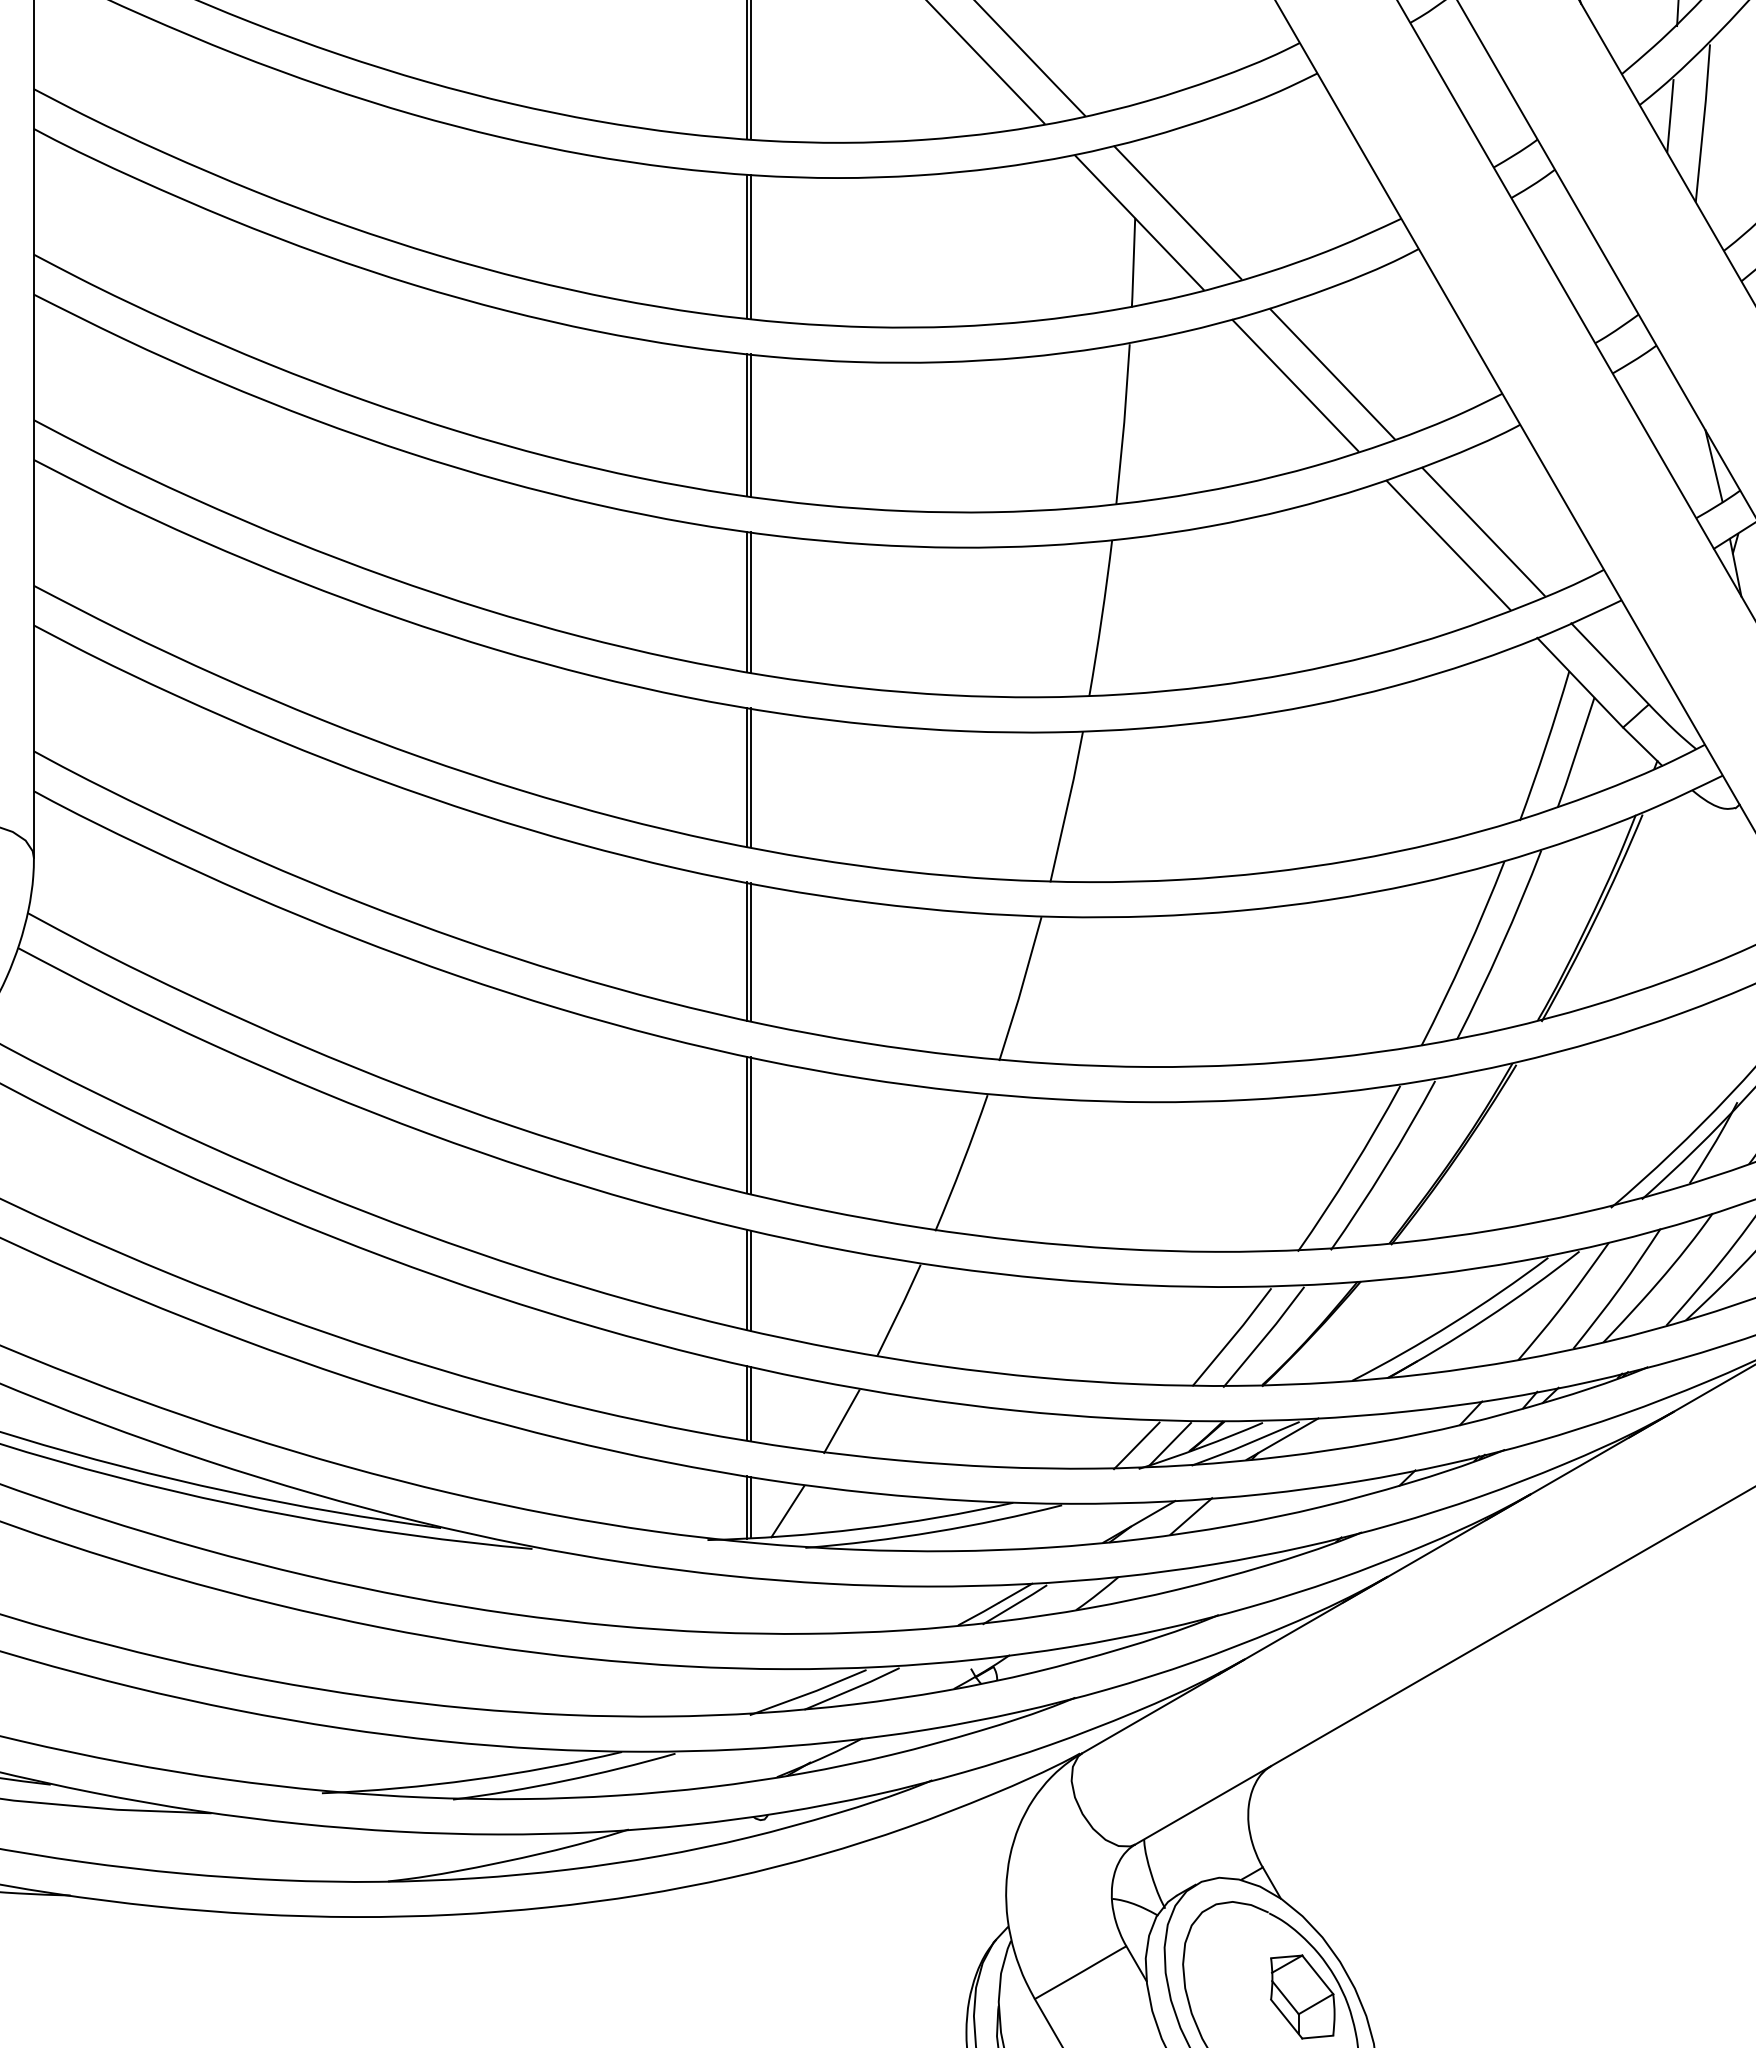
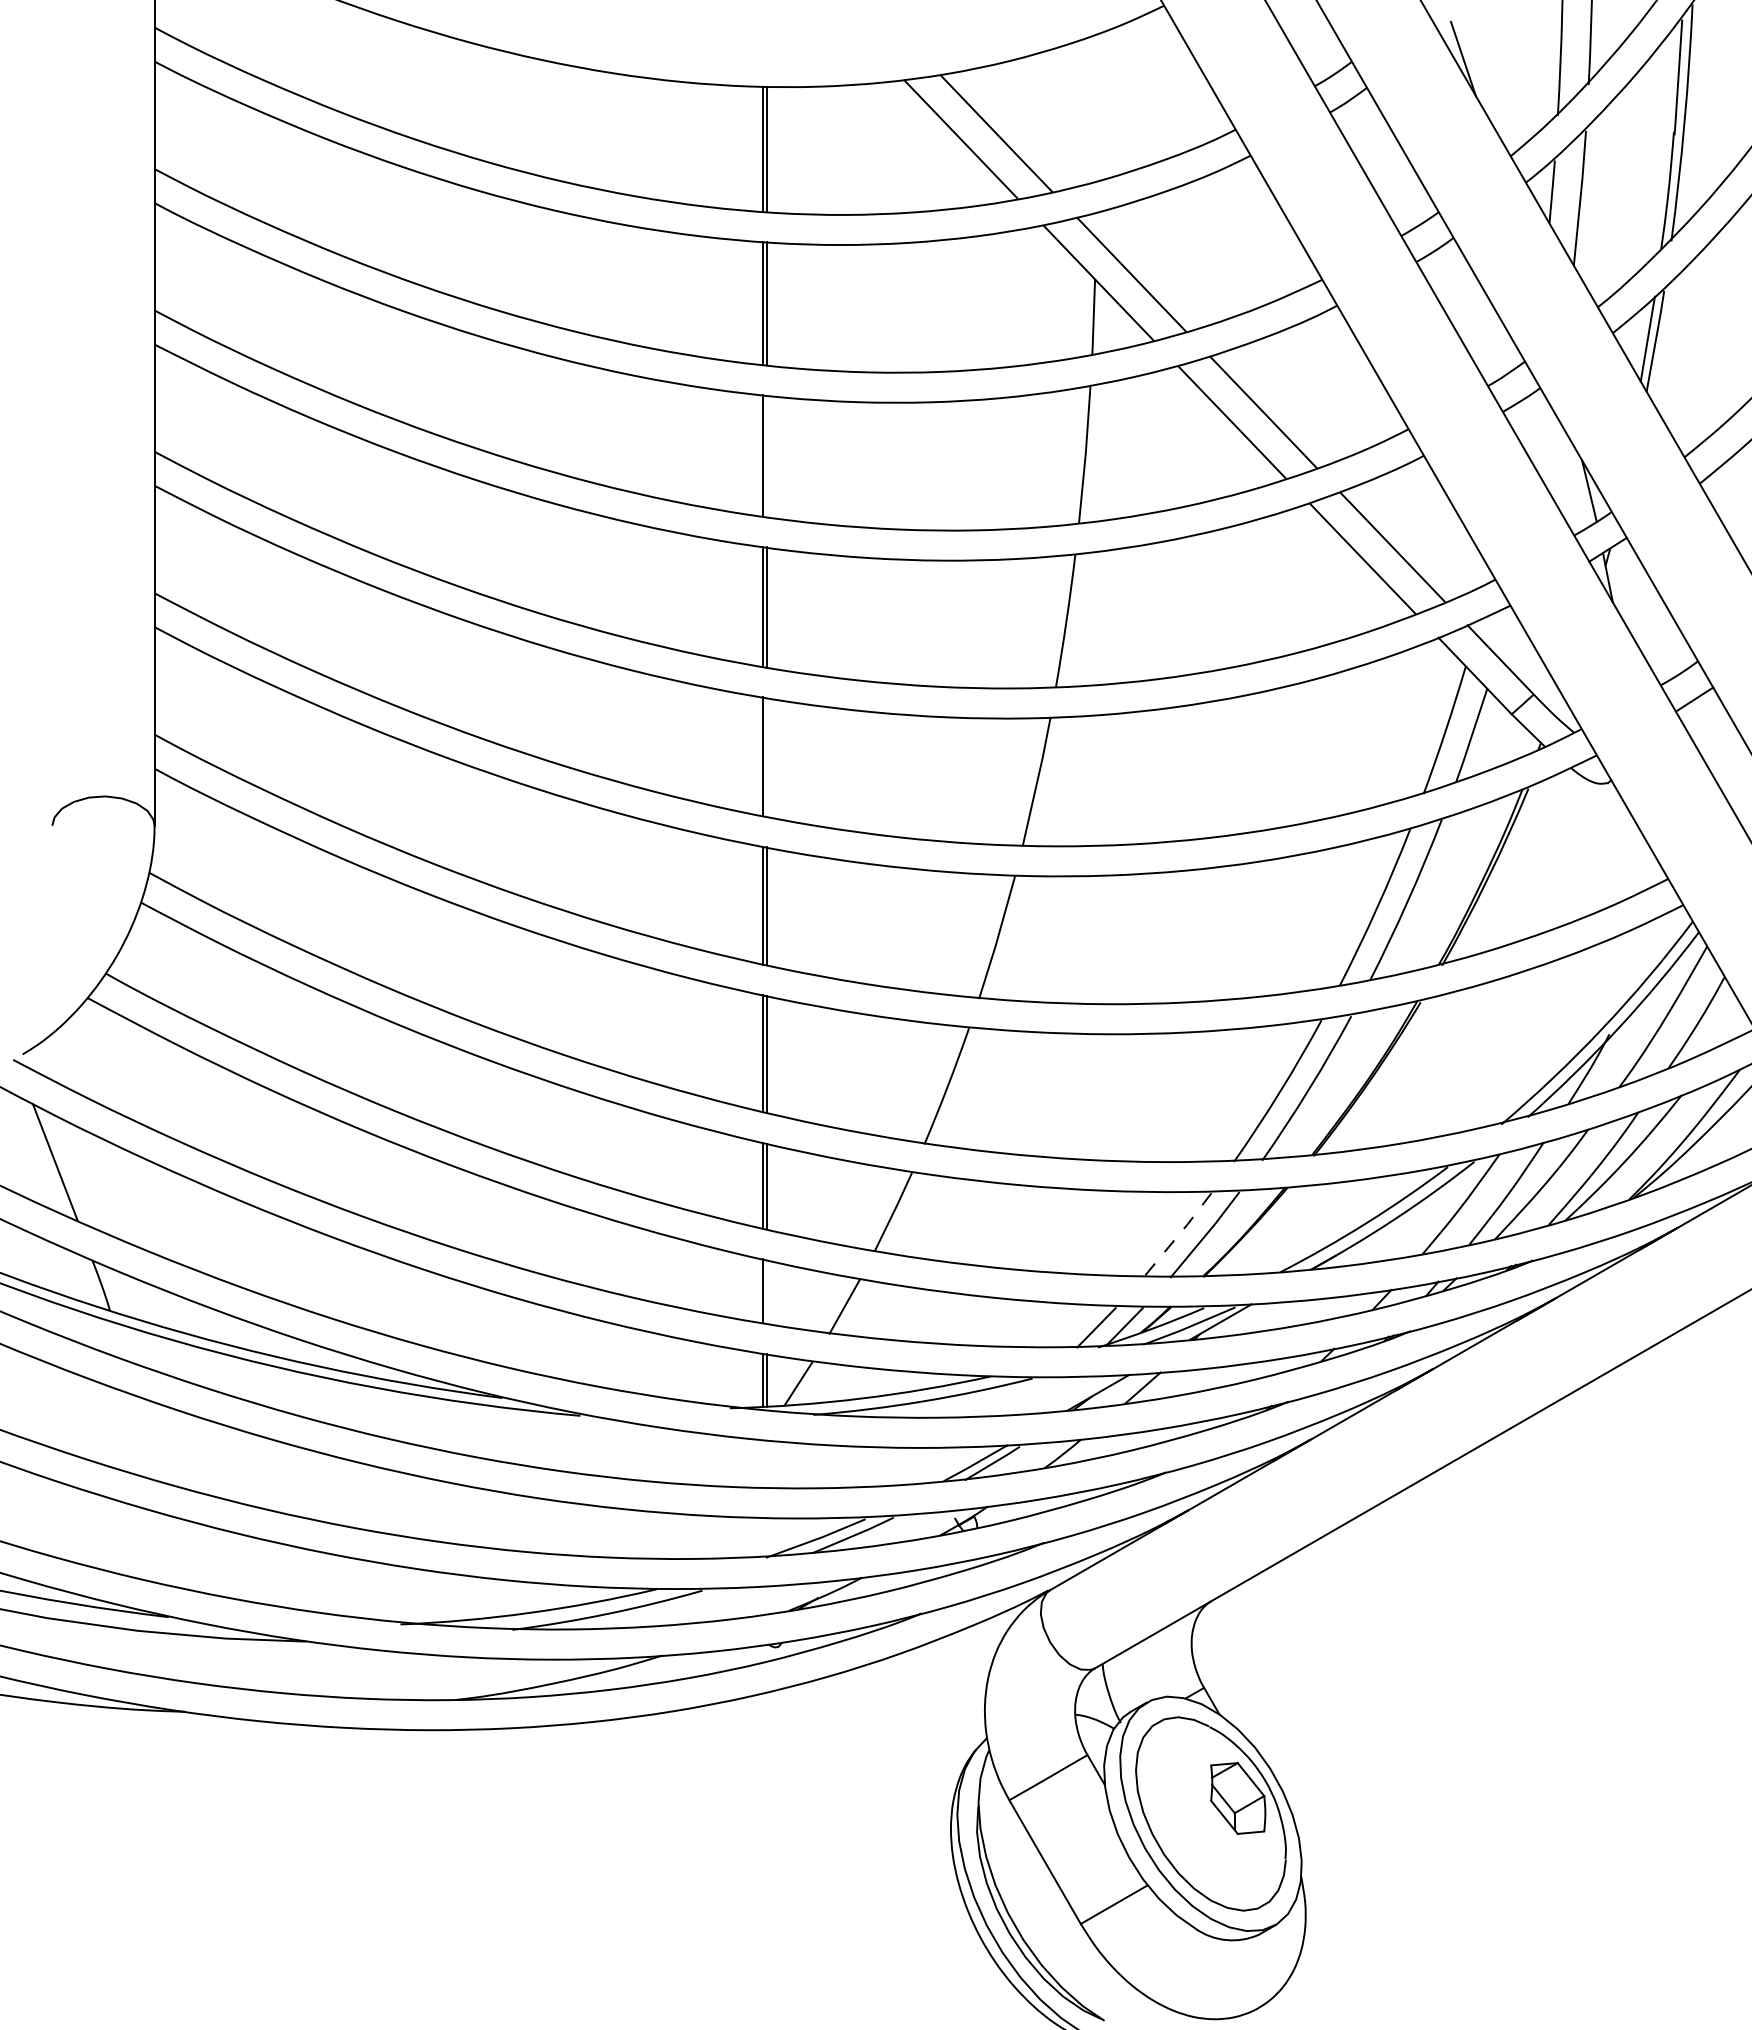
line: (750, 425) -> (766, 456), removed
line: (750, 776) -> (766, 756), removed
line: (1232, 1337) -> (1178, 1235), solid -> dashed
line: (750, 1403) -> (766, 1291), removed

